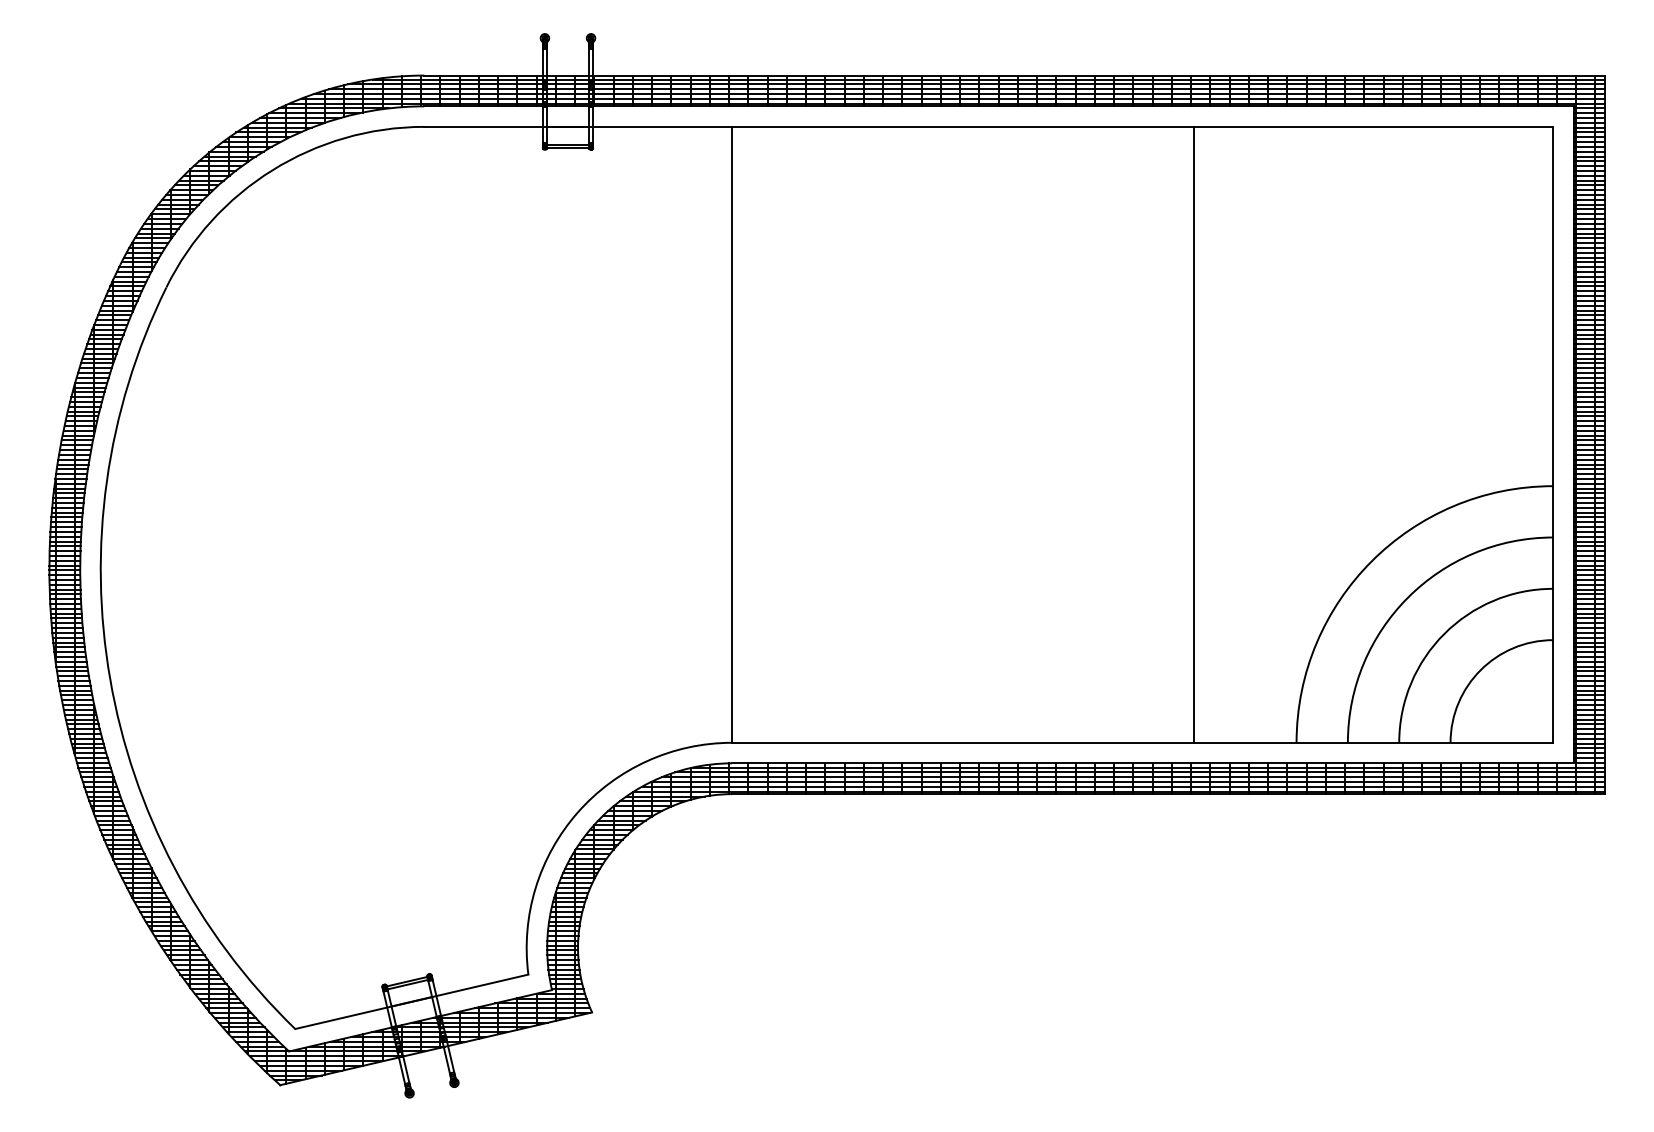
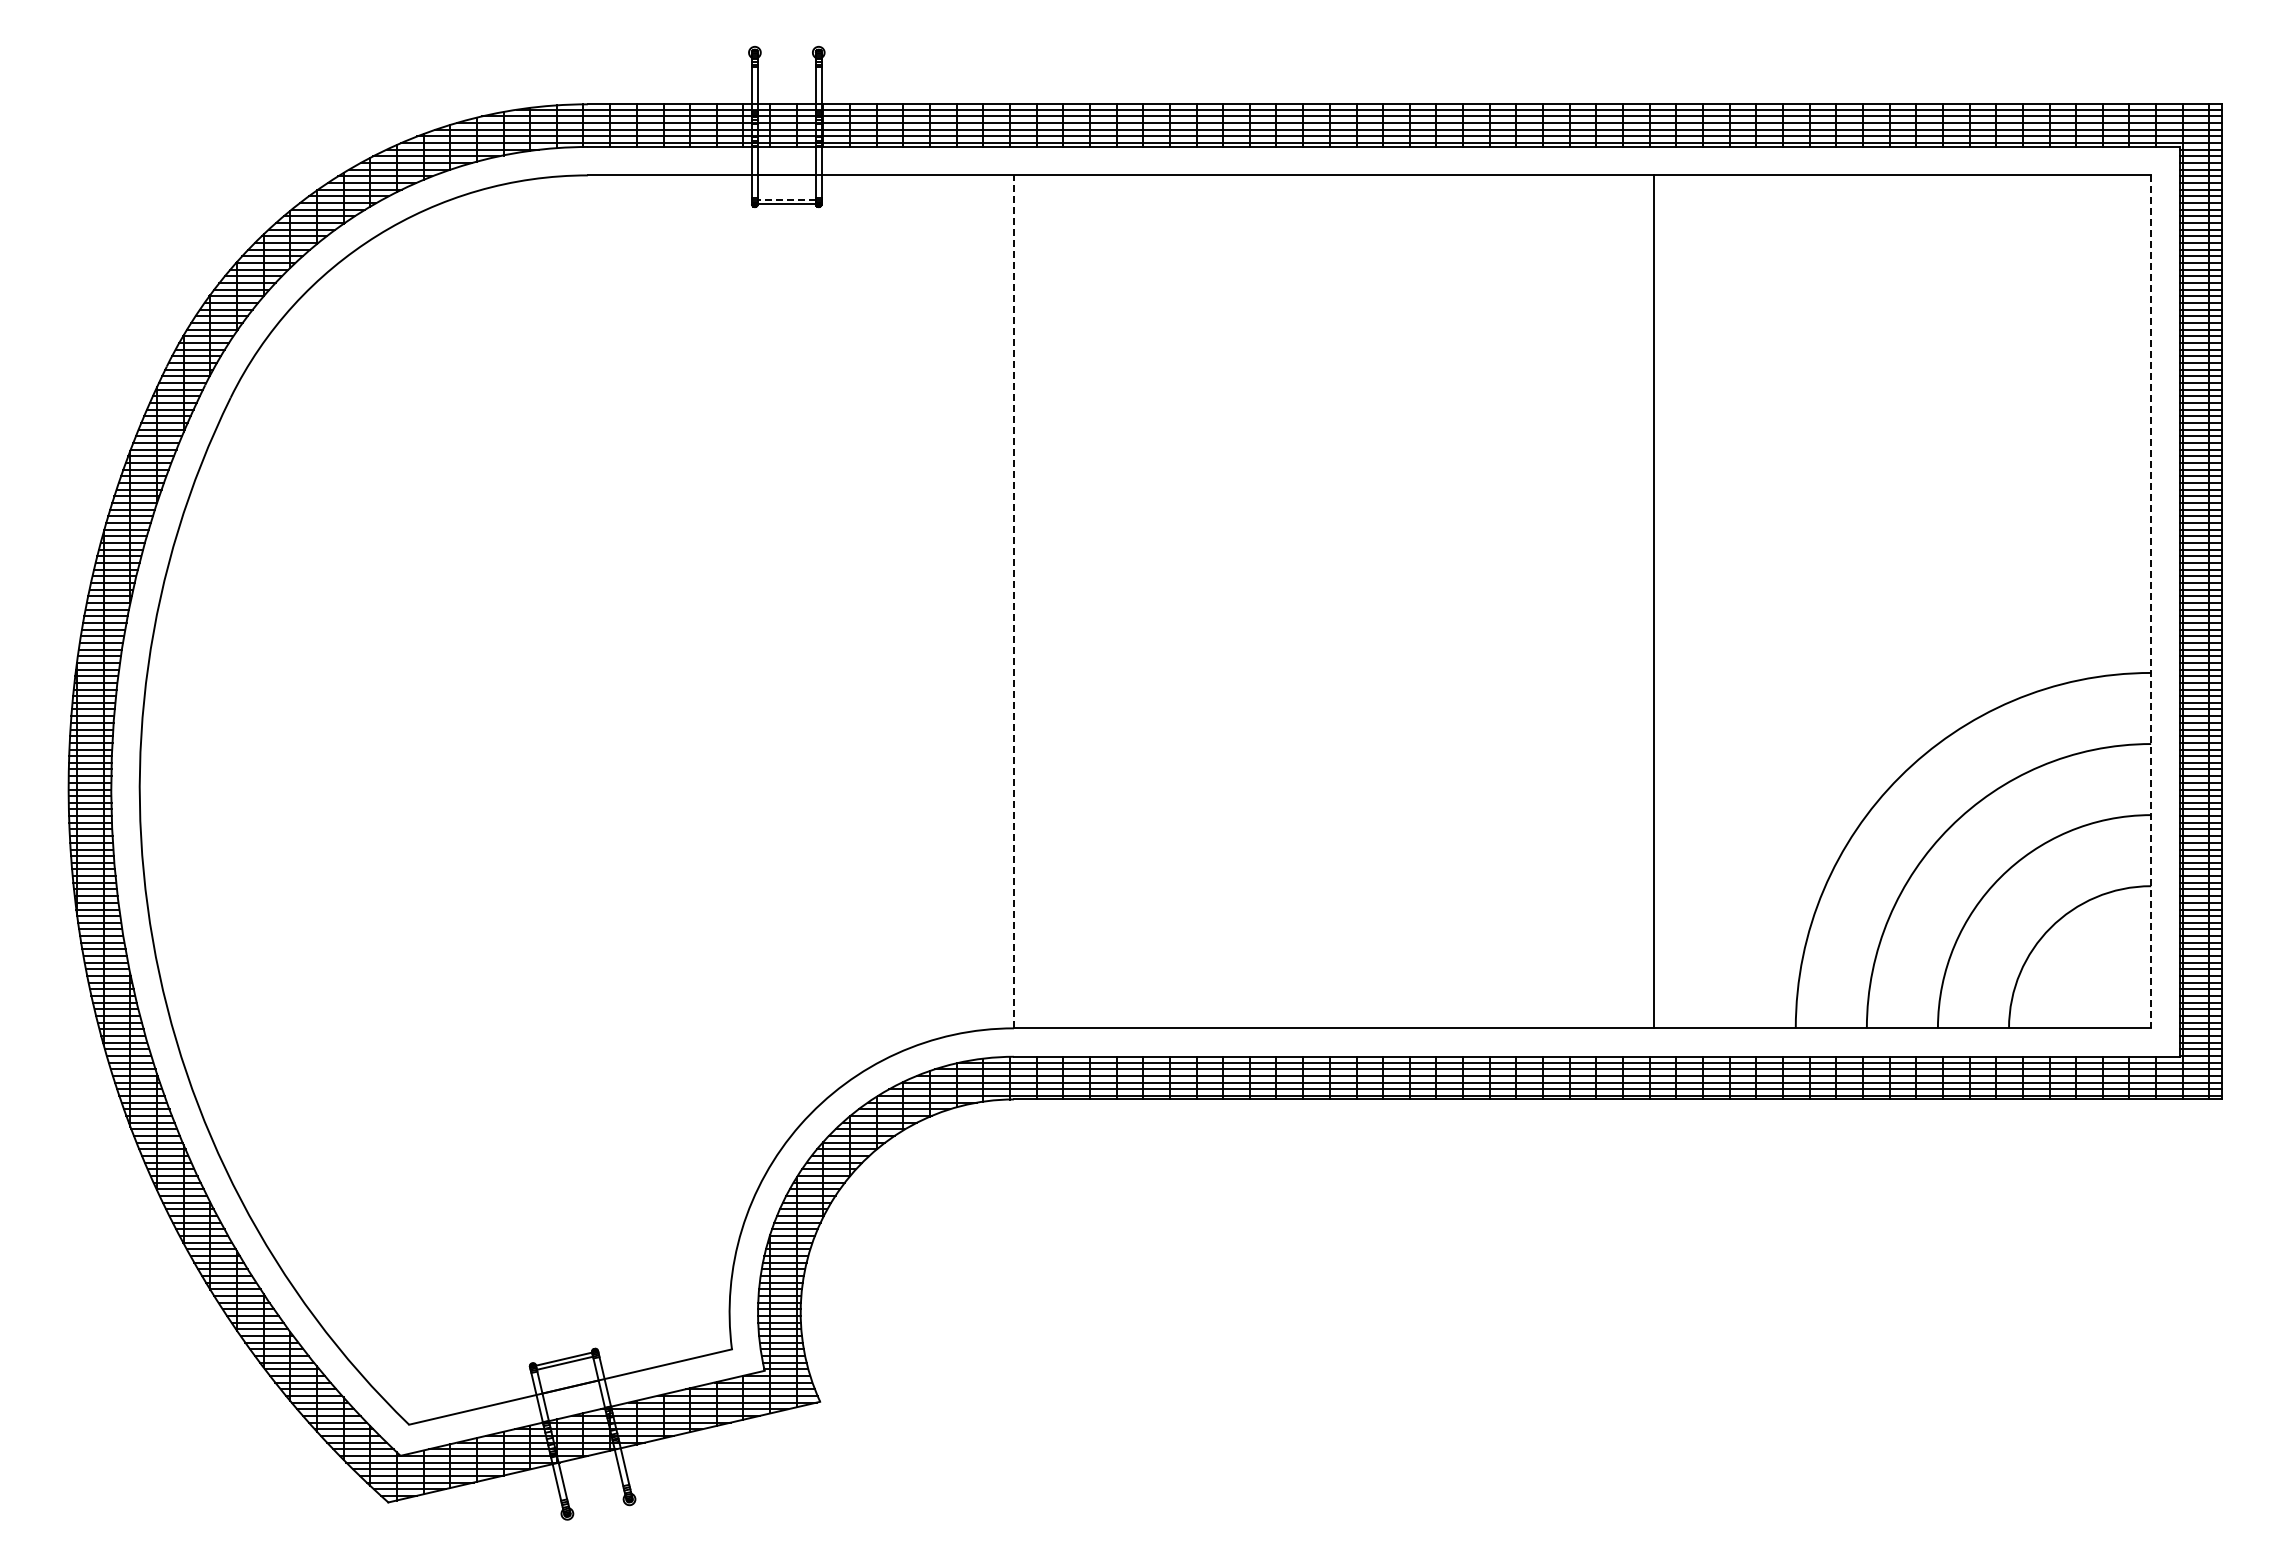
line: (567, 144) -> (786, 199), solid -> dashed
line: (731, 434) -> (1013, 601), solid -> dashed
line: (1553, 435) -> (2151, 602), solid -> dashed

